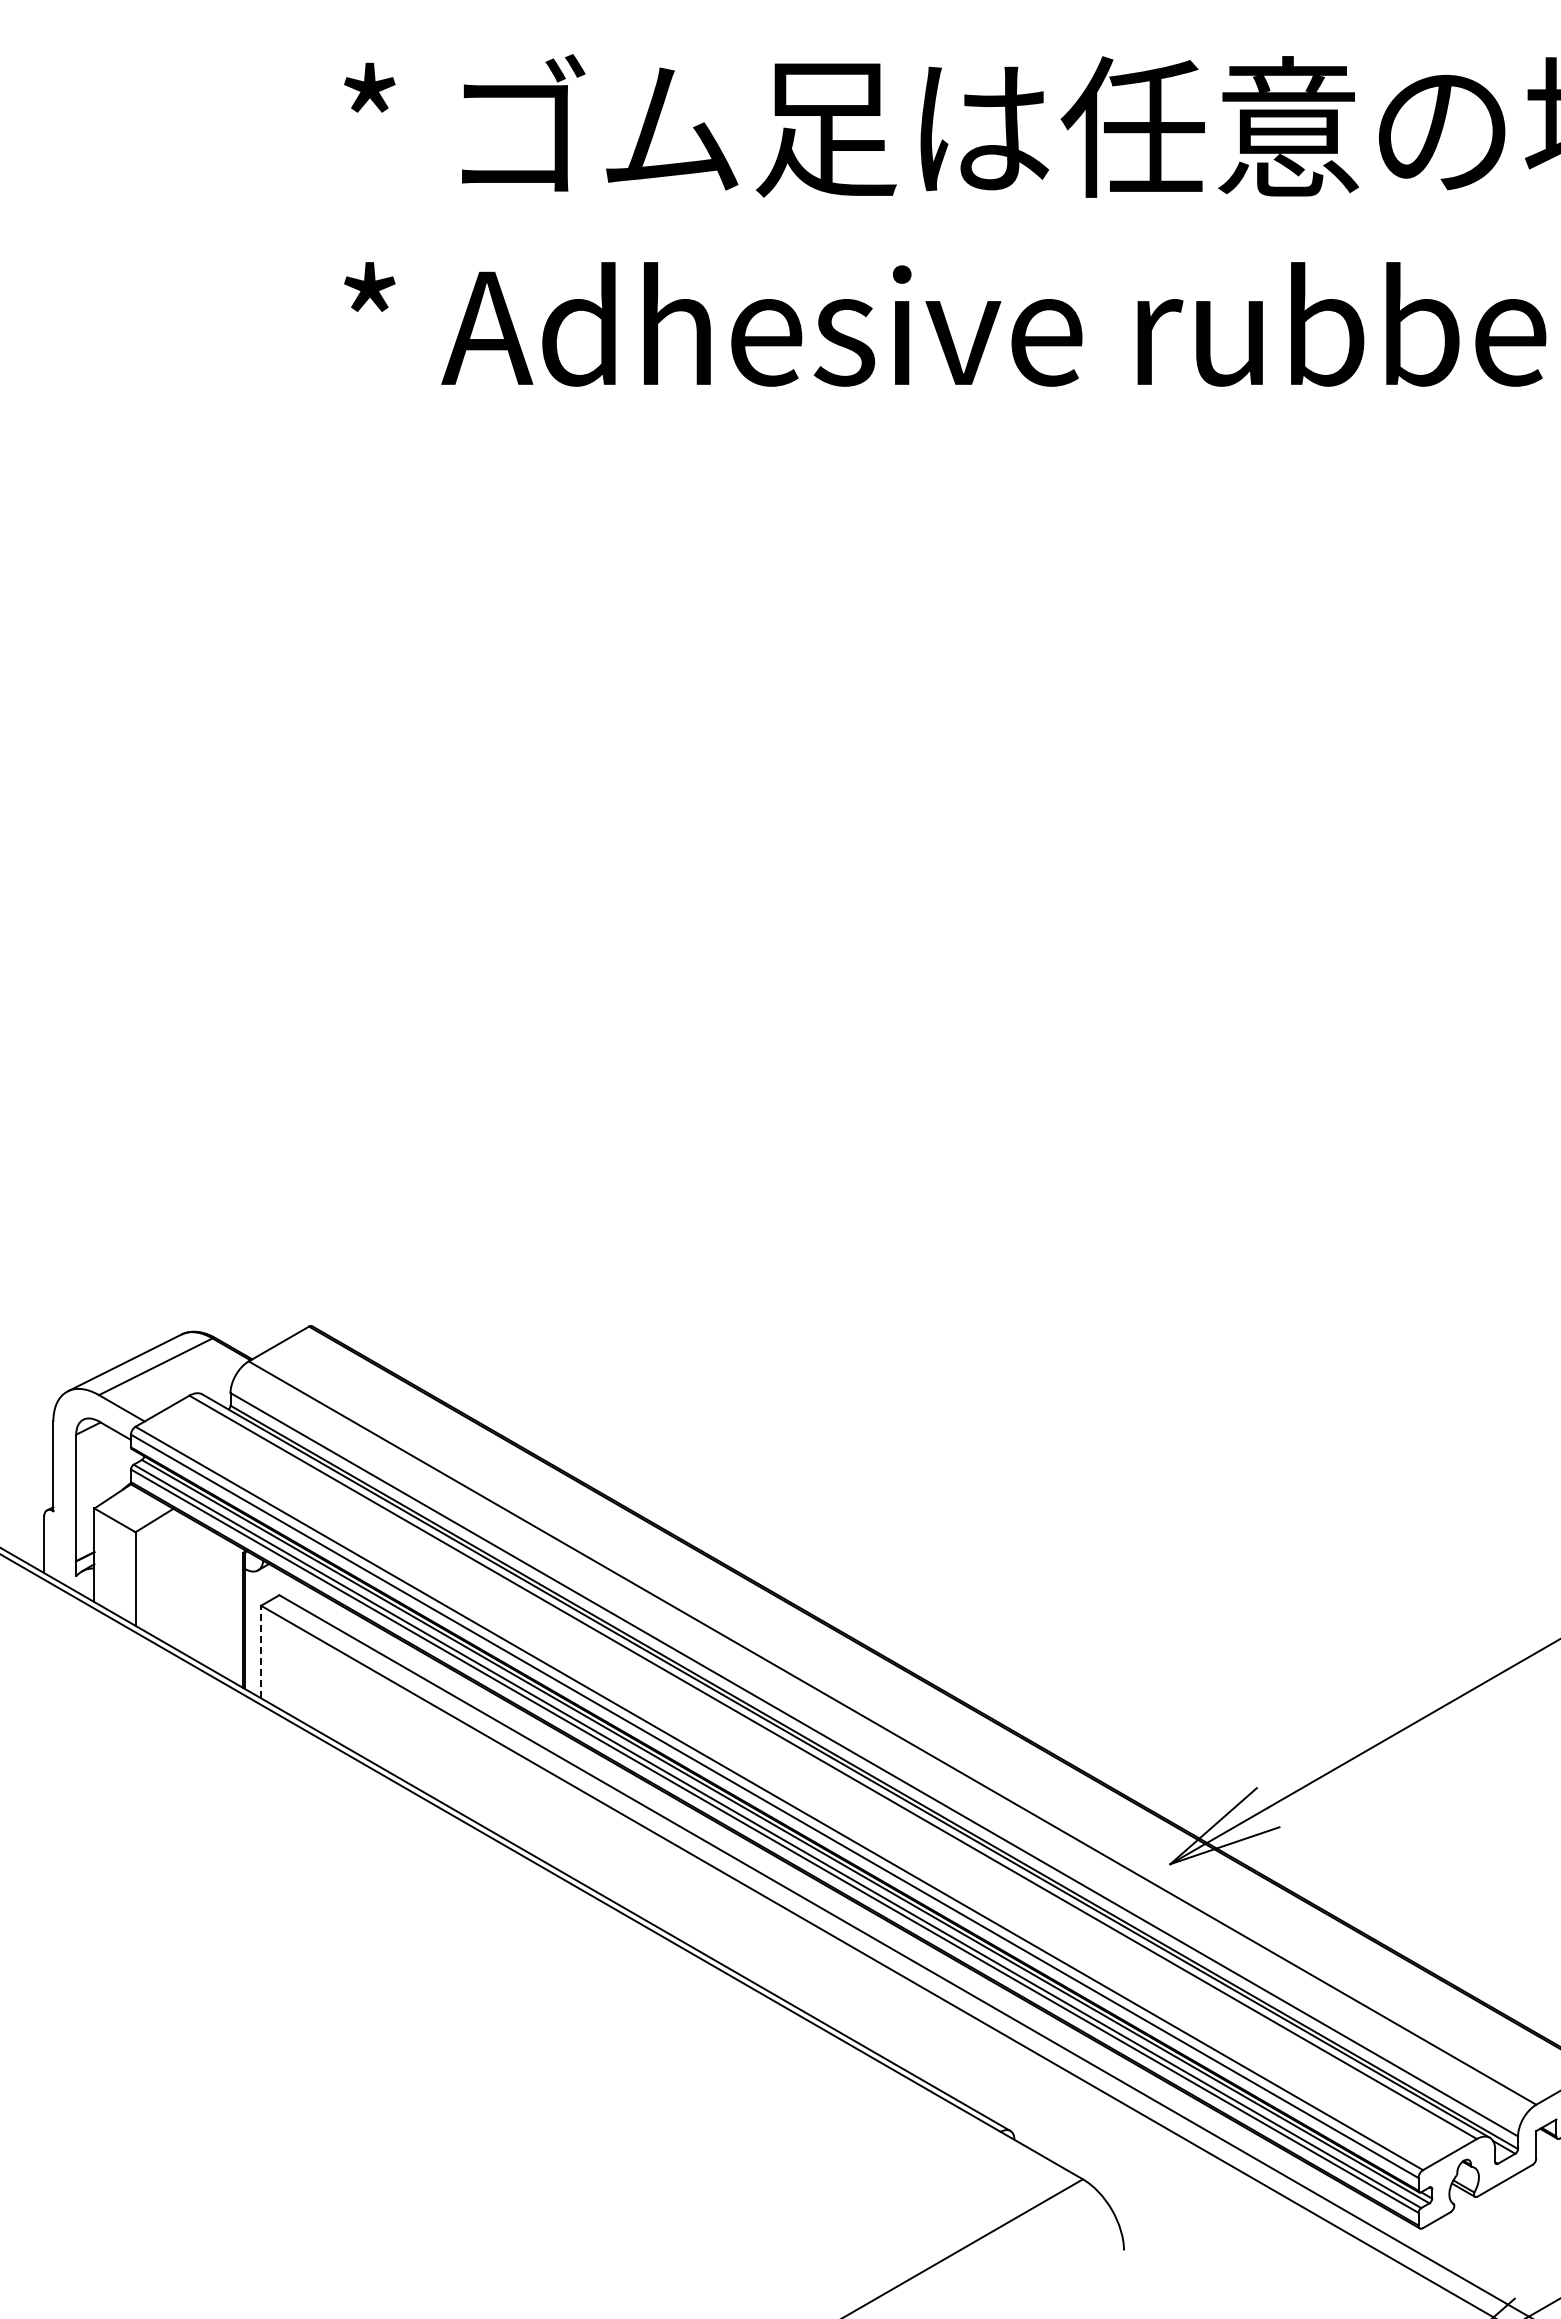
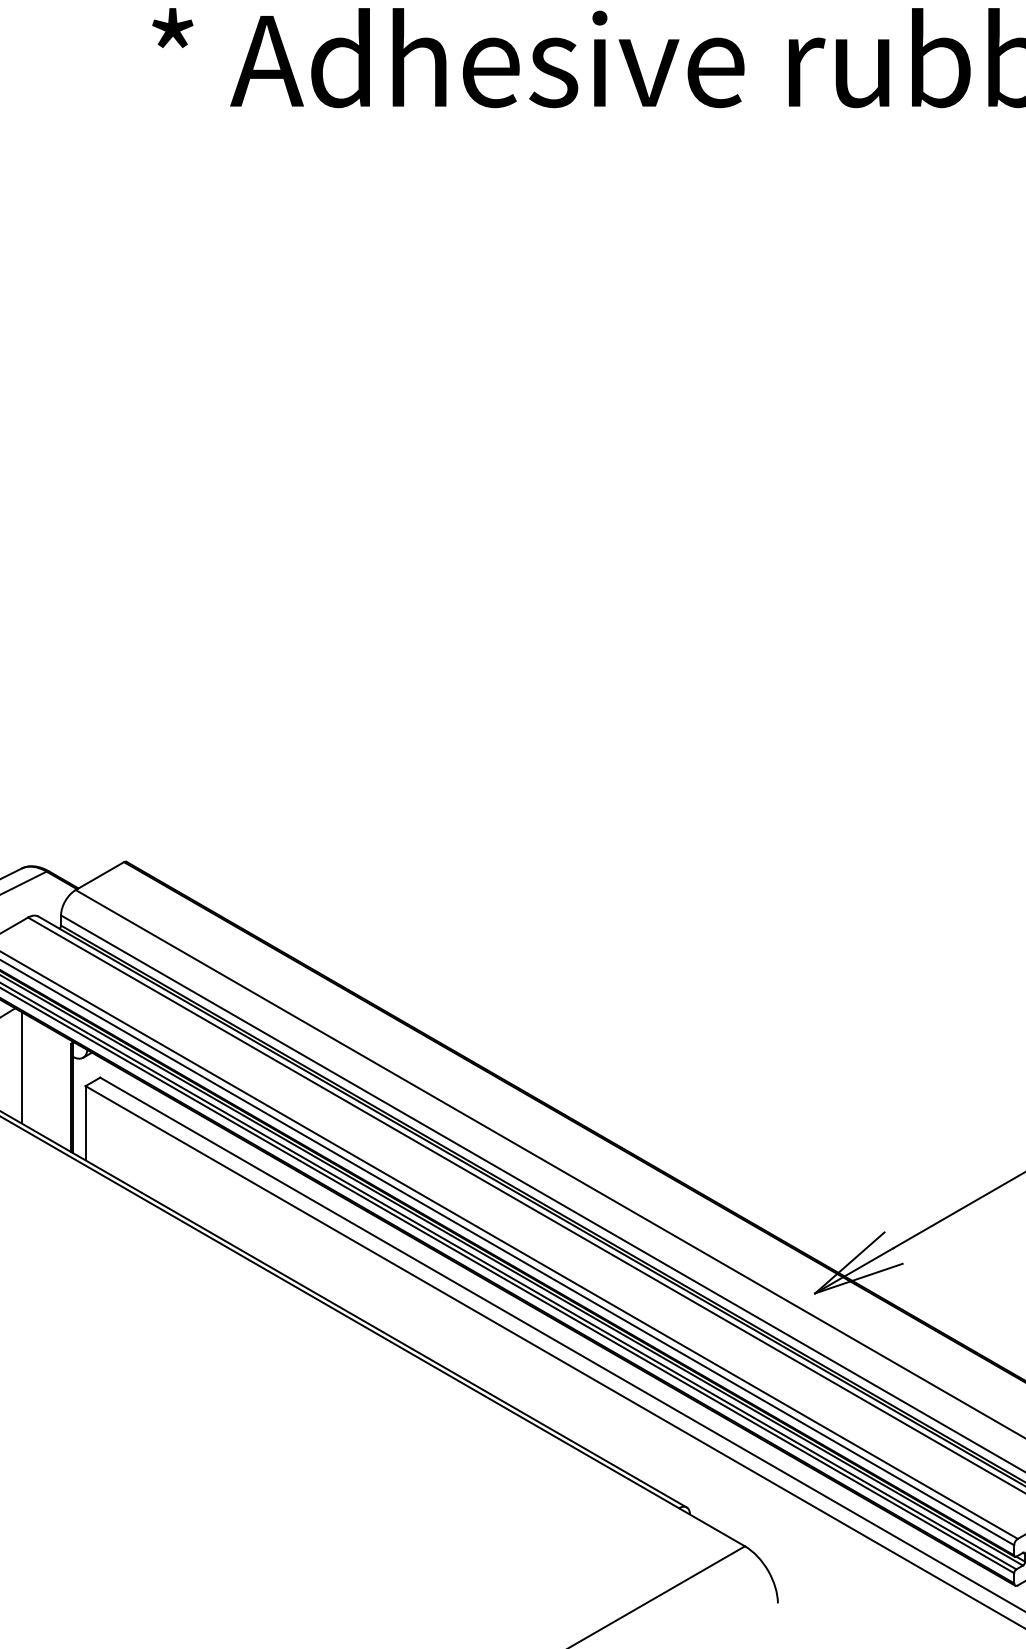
line: (181, 1582) -> (21, 1067), added
line: (261, 1651) -> (85, 1122), dashed -> solid

